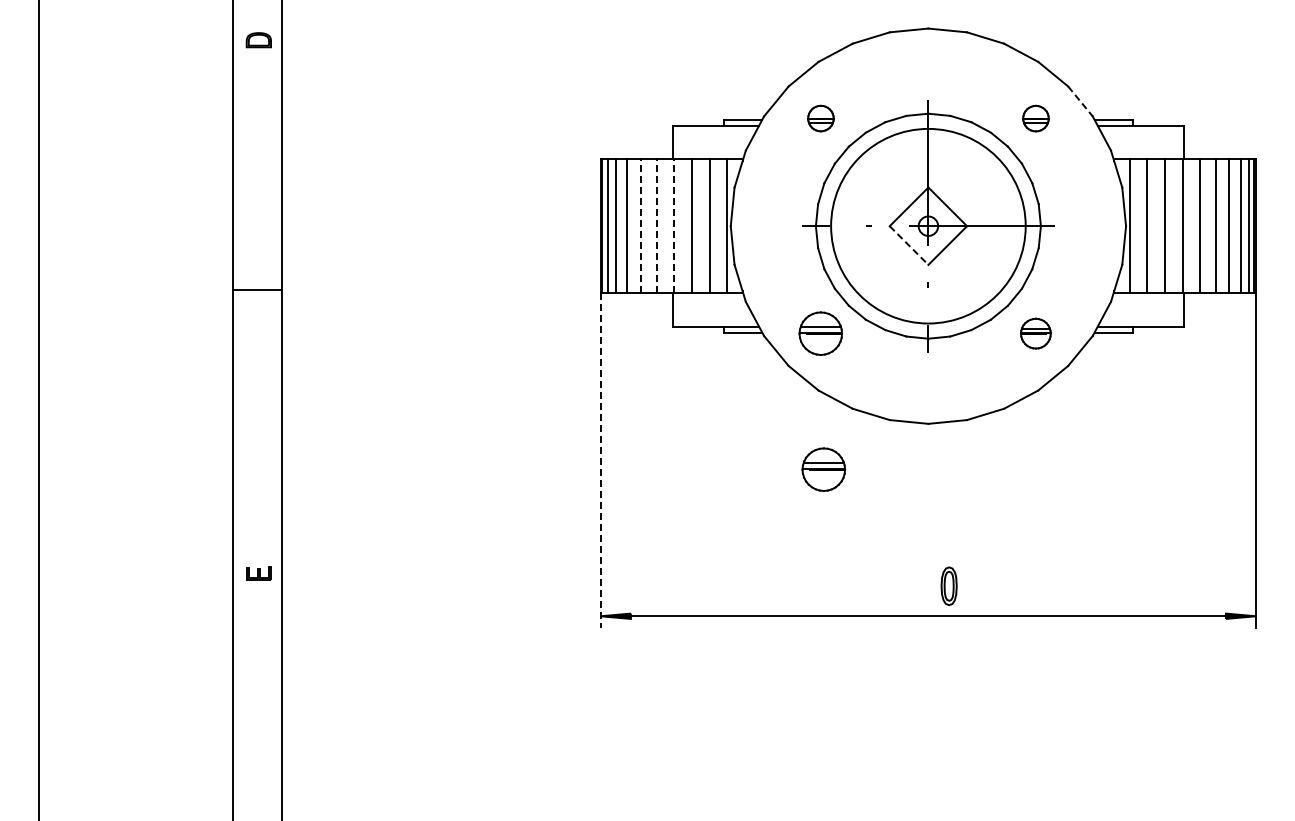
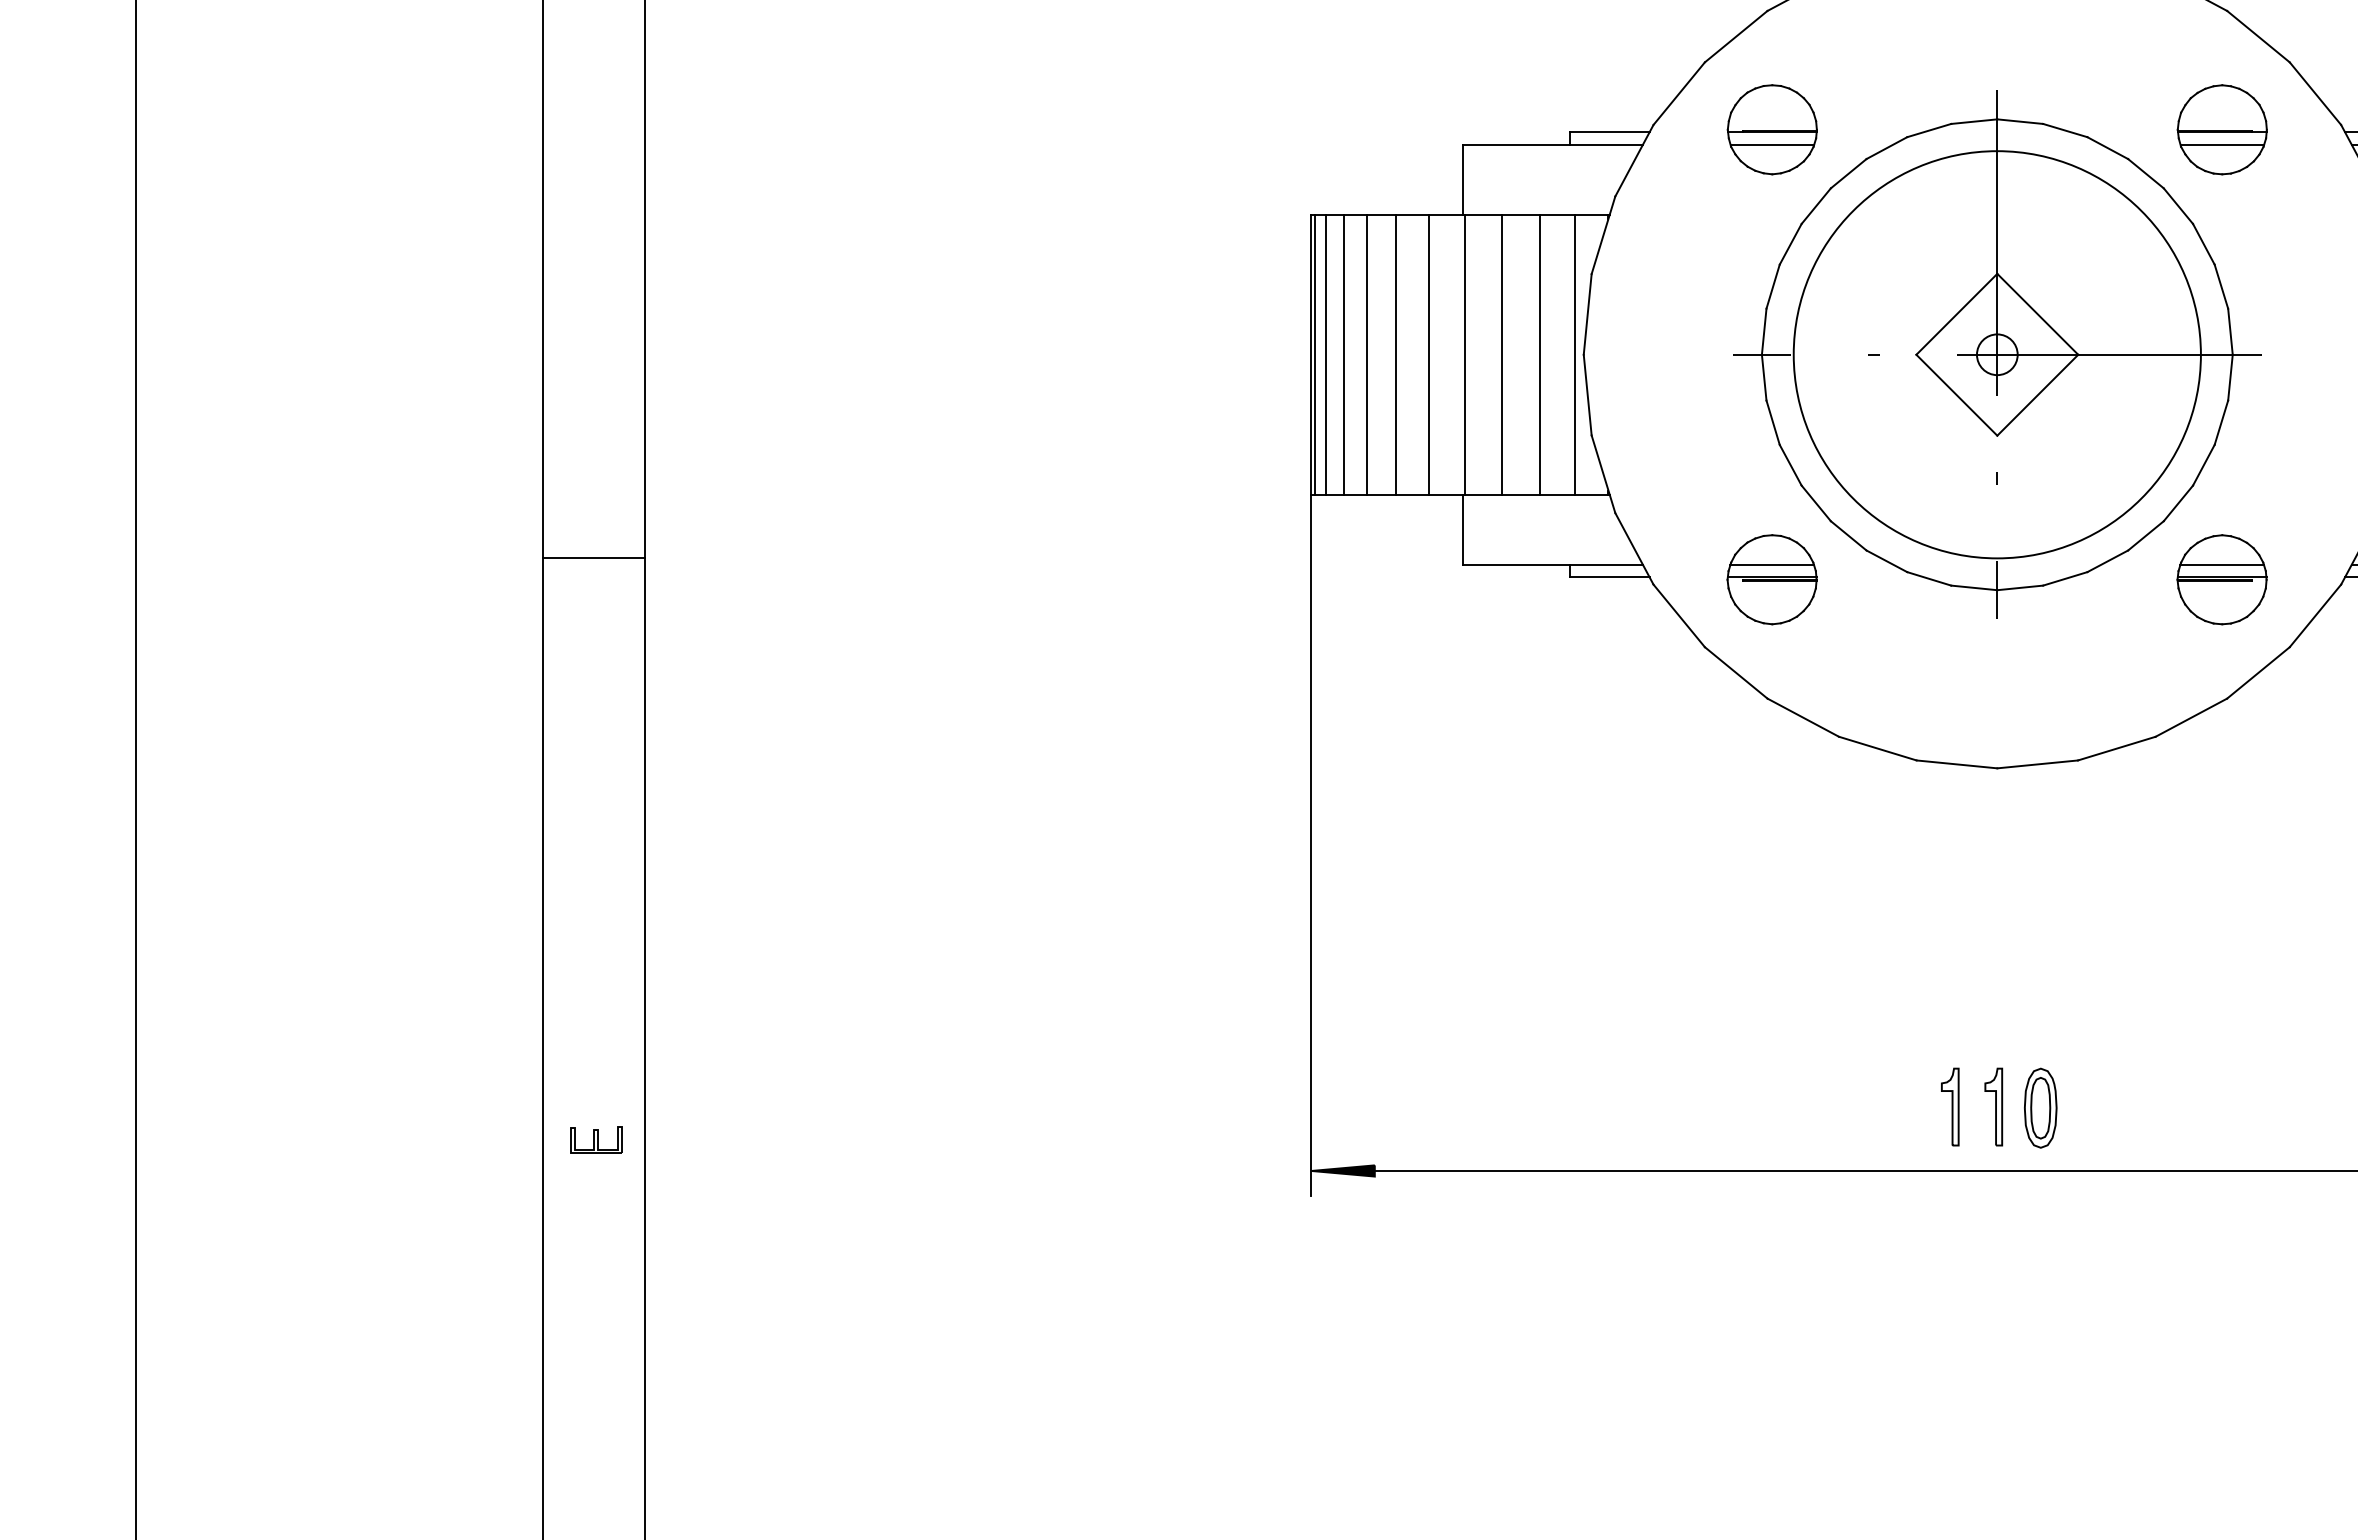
line: (1080, 101) -> (2315, 93), dashed -> solid
part: (820, 118) -> (1771, 129), size x1.67
part: (1035, 118) -> (2221, 129), size x1.67
line: (641, 226) -> (1396, 355), dashed -> solid
line: (656, 226) -> (1428, 355), dashed -> solid
line: (674, 226) -> (1466, 355), dashed -> solid
line: (909, 245) -> (1957, 395), dashed -> solid
line: (257, 290) -> (593, 558), moved
part: (1035, 333) -> (2221, 579), size x1.43
line: (600, 460) -> (1311, 845), dashed -> solid
part: (823, 469) -> (1777, 863), removed
part: (258, 573) -> (595, 1140), moved
part: (905, 585) -> (1949, 1106), added
part: (926, 585) -> (1993, 1106), added

